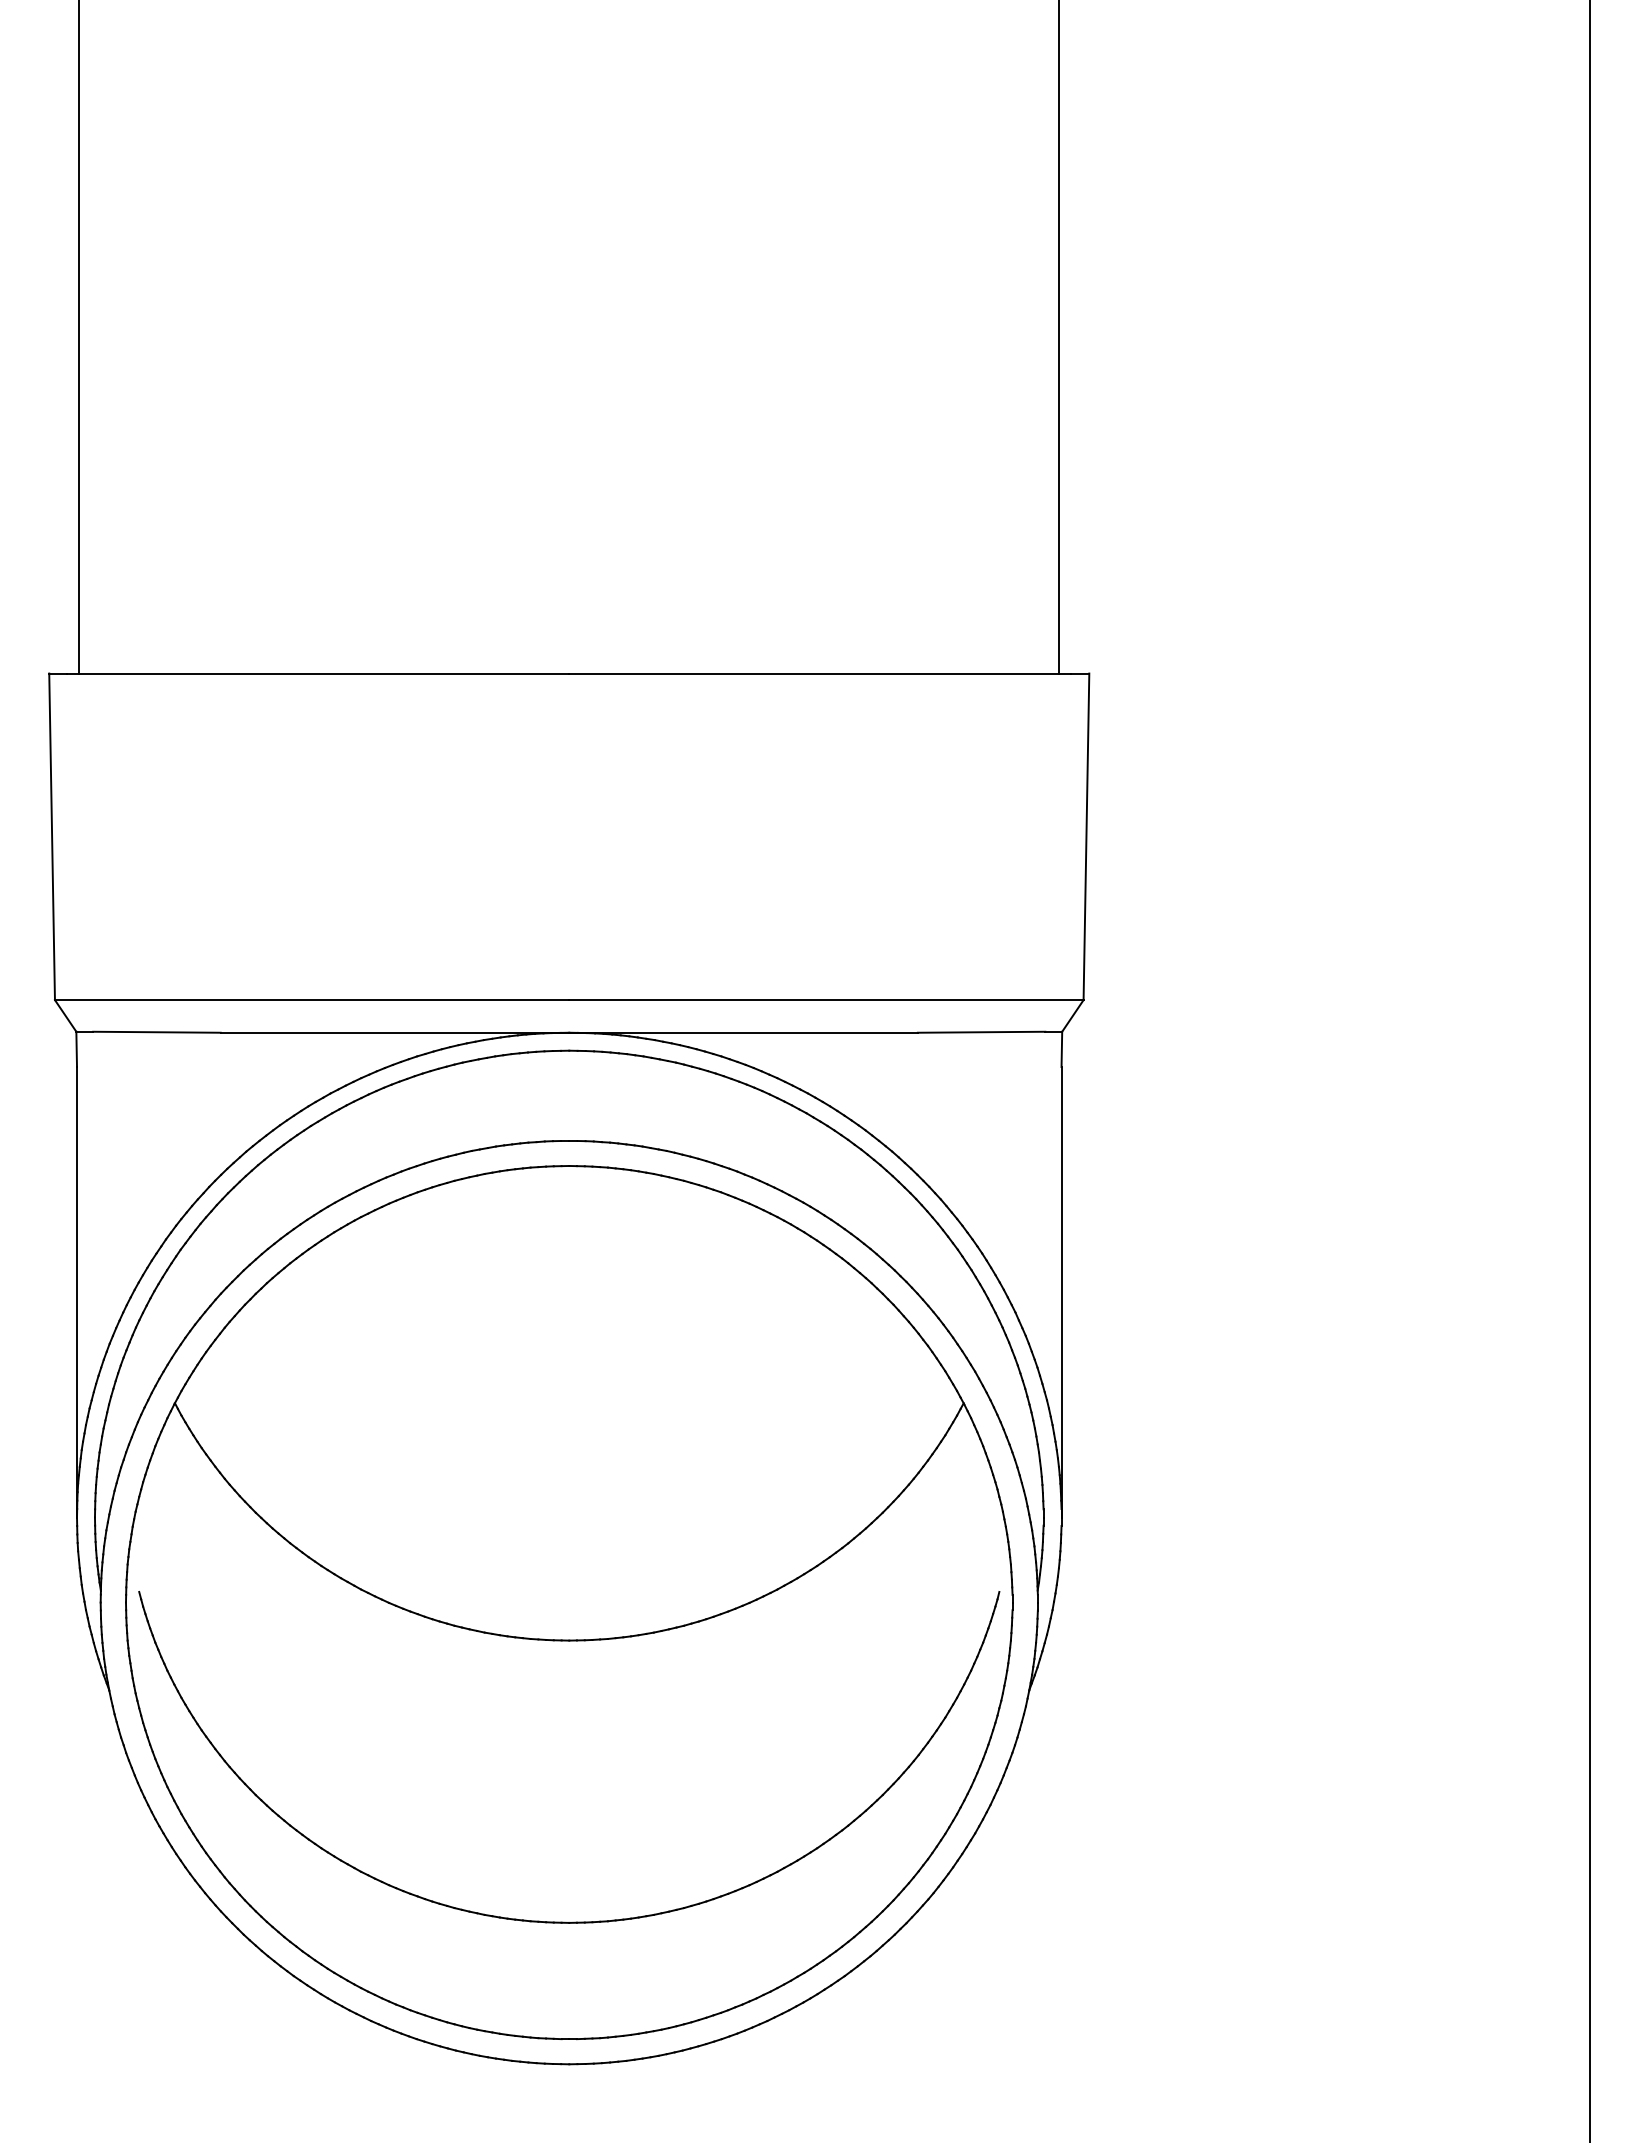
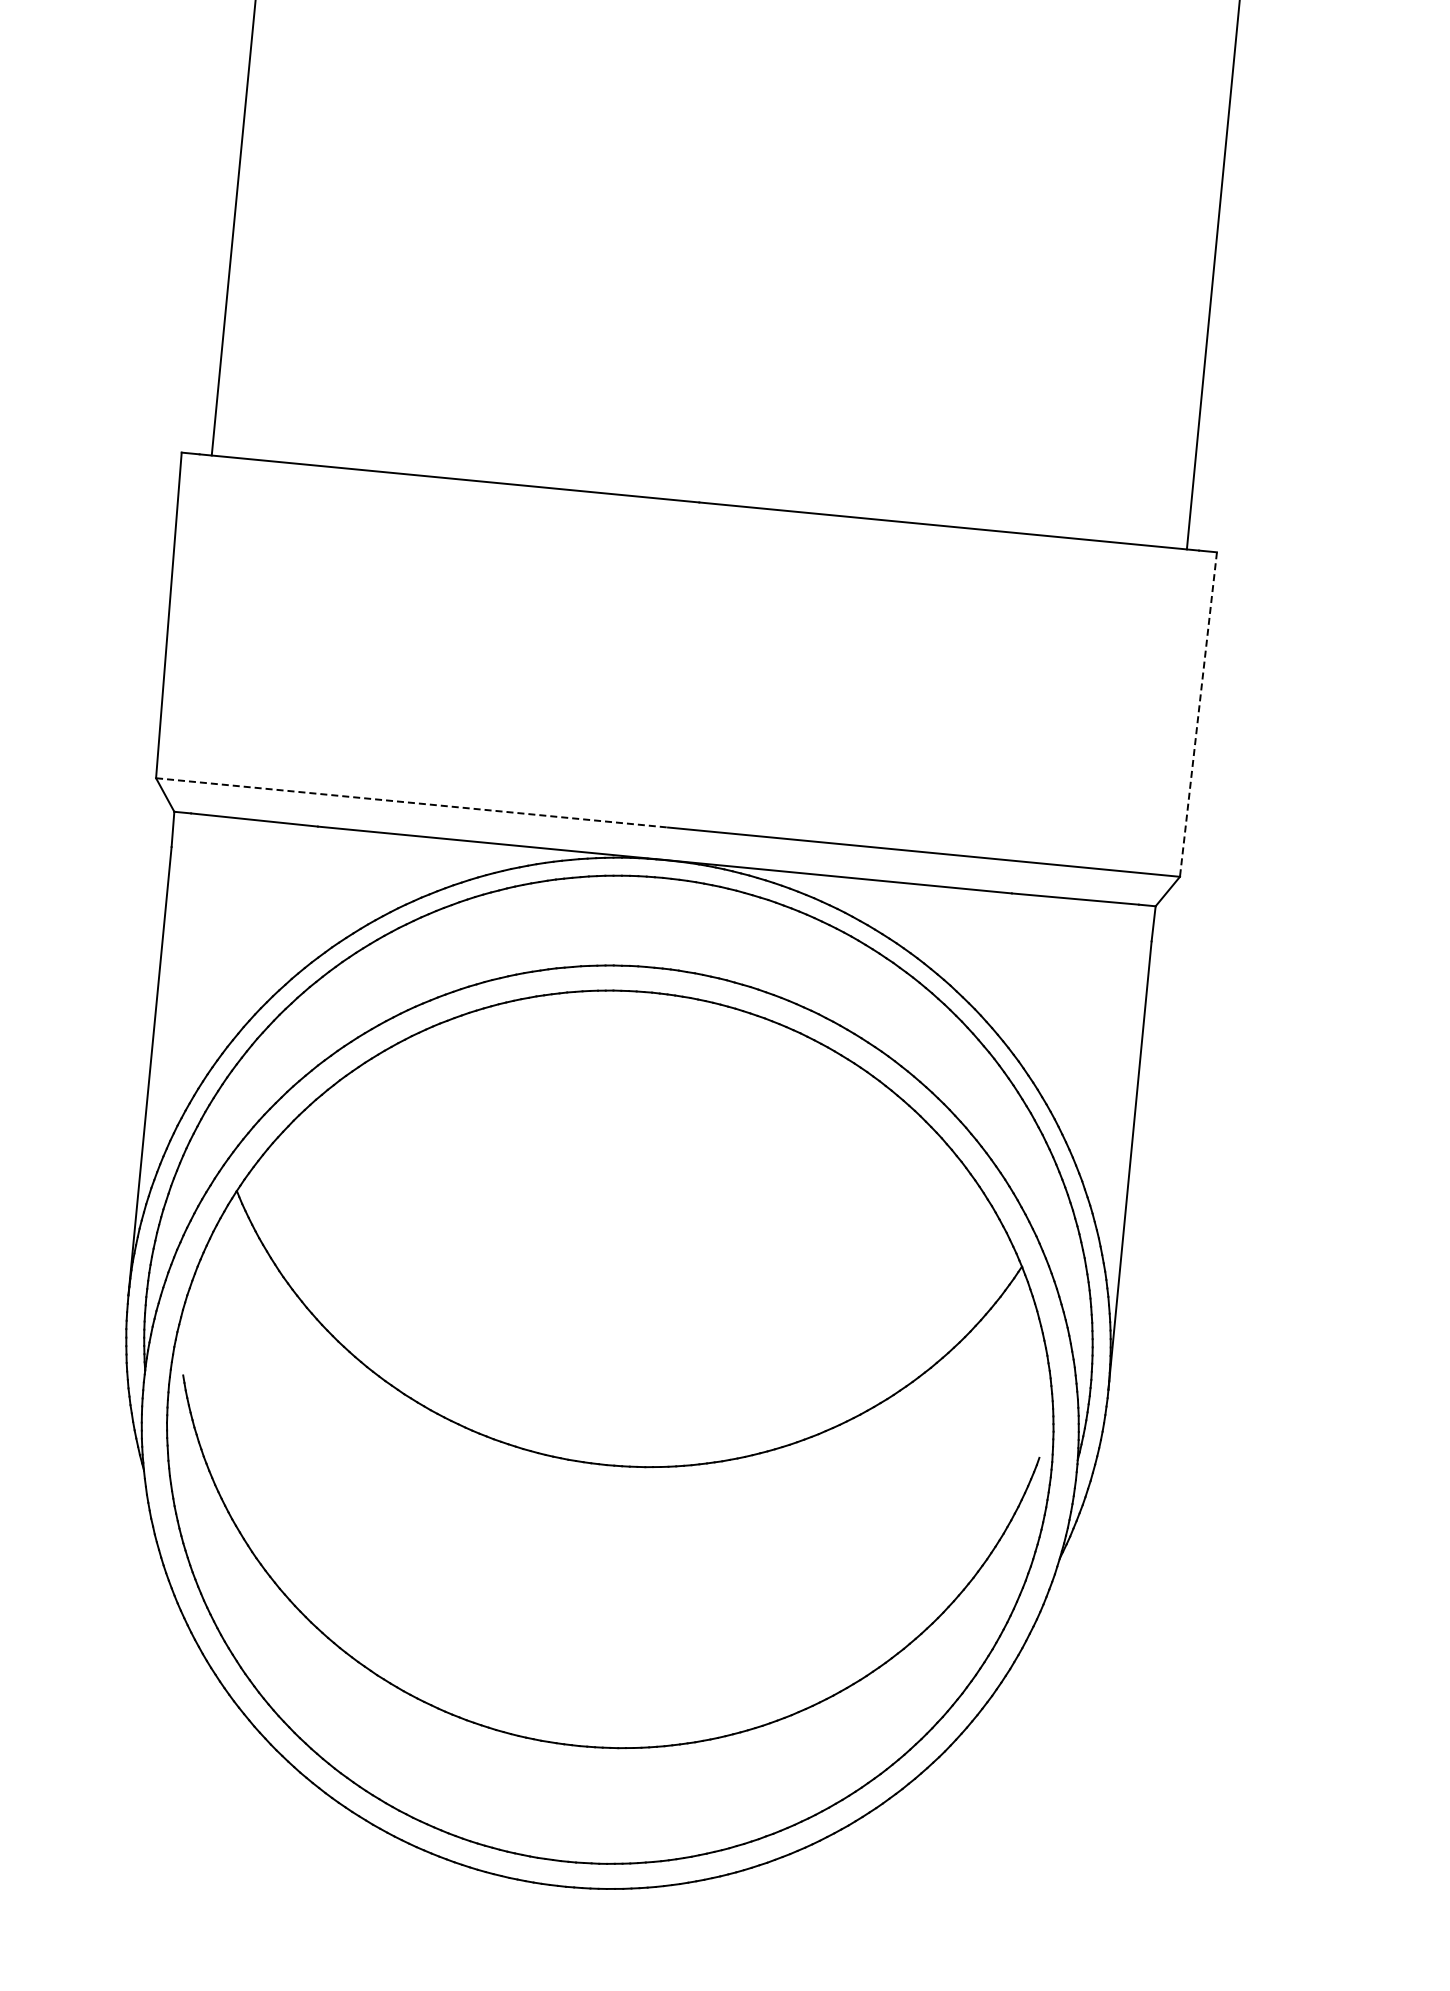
line: (1086, 837) -> (1198, 715), solid -> dashed
line: (312, 1000) -> (412, 803), solid -> dashed

